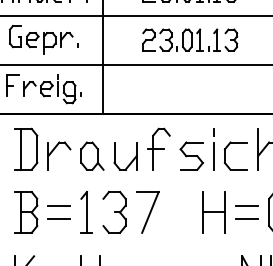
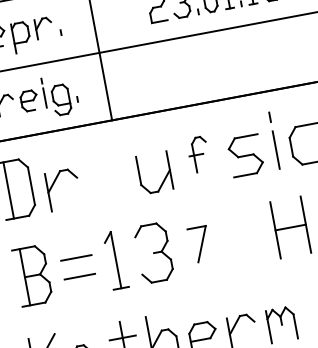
part: (158, 148) -> (198, 153), size x0.6
part: (92, 155) -> (109, 180), removed
part: (147, 212) -> (199, 244), size x0.6

